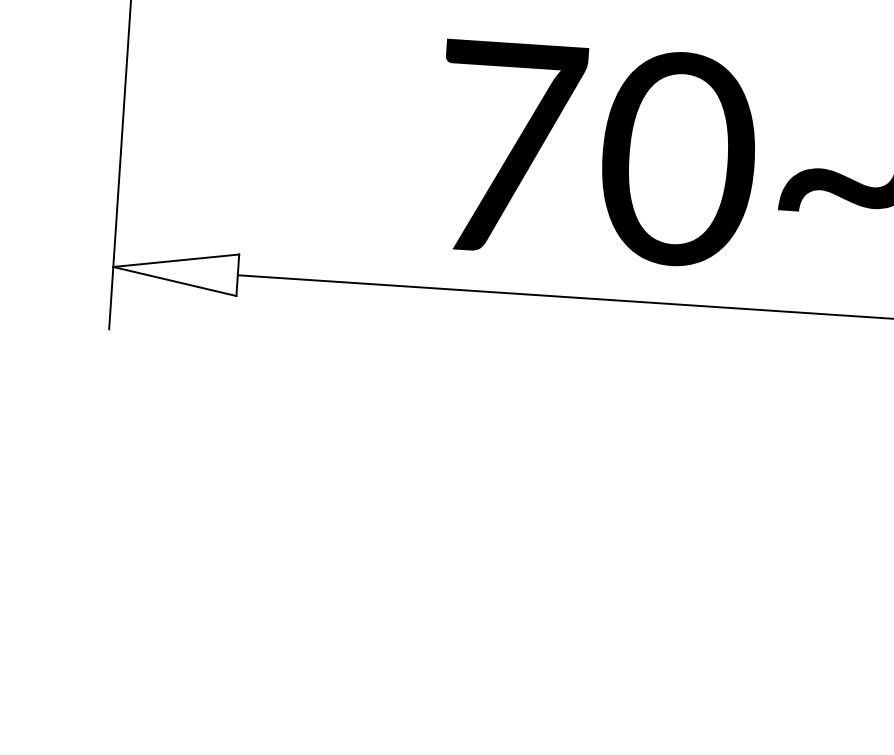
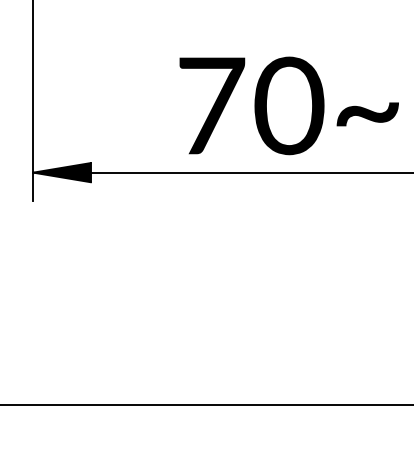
fill: (174, 270) -> (61, 172), added

